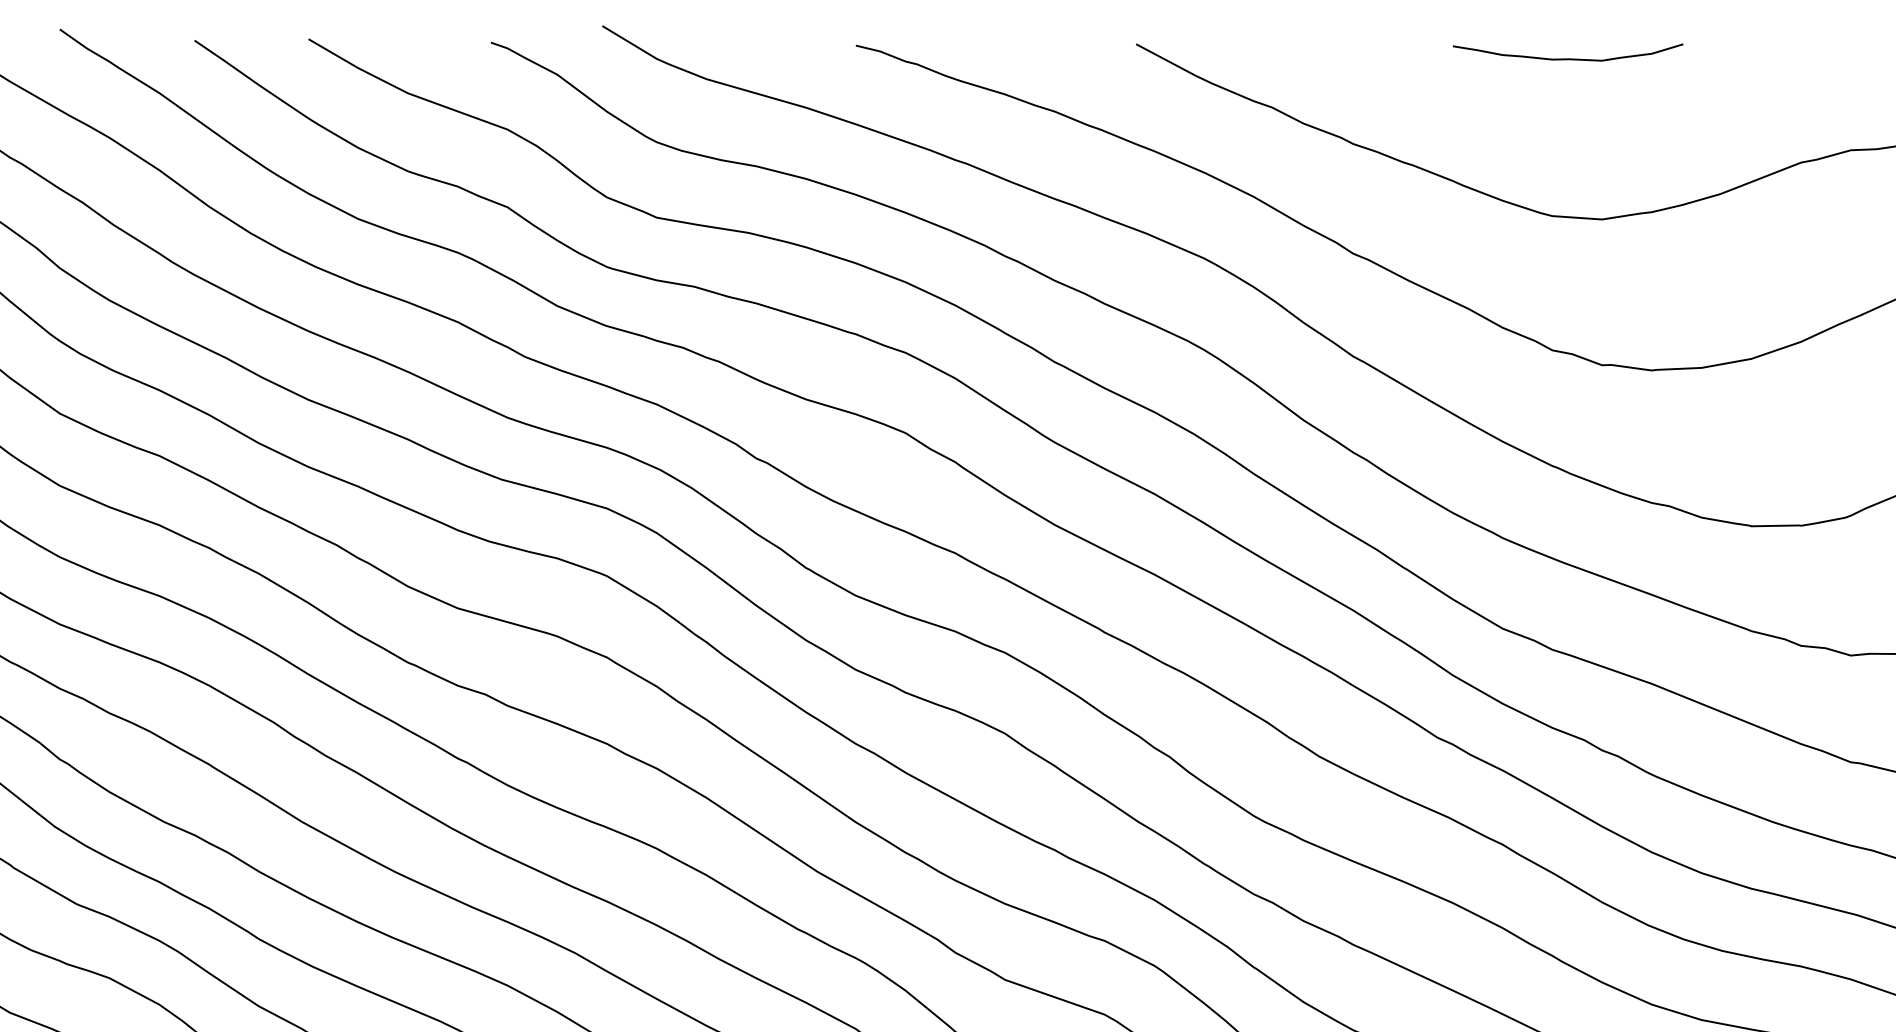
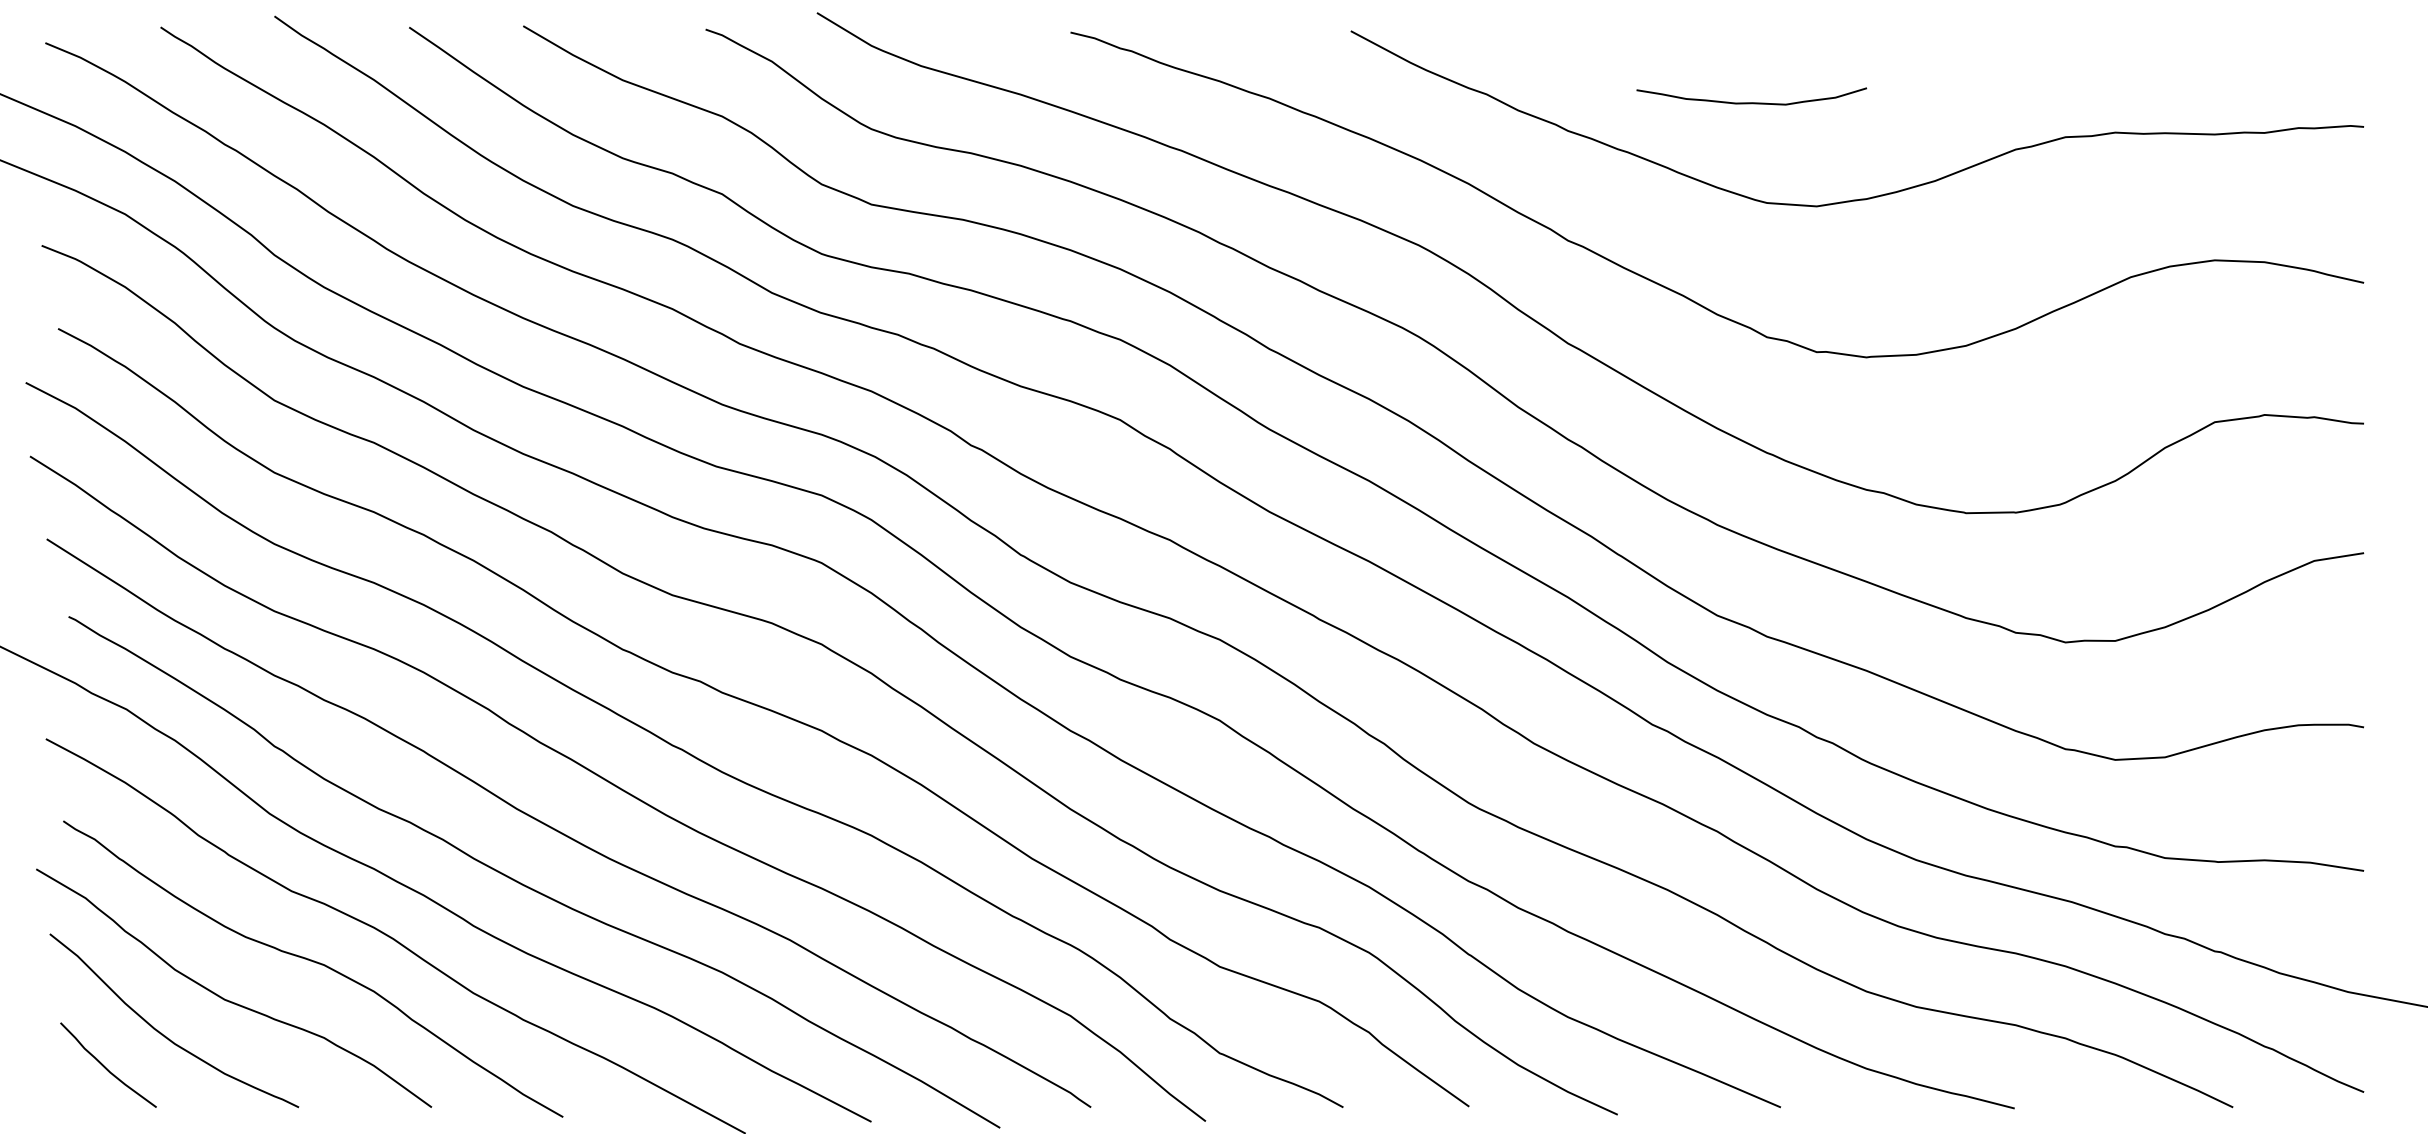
curve: (1567, 58) -> (1751, 102), moved

